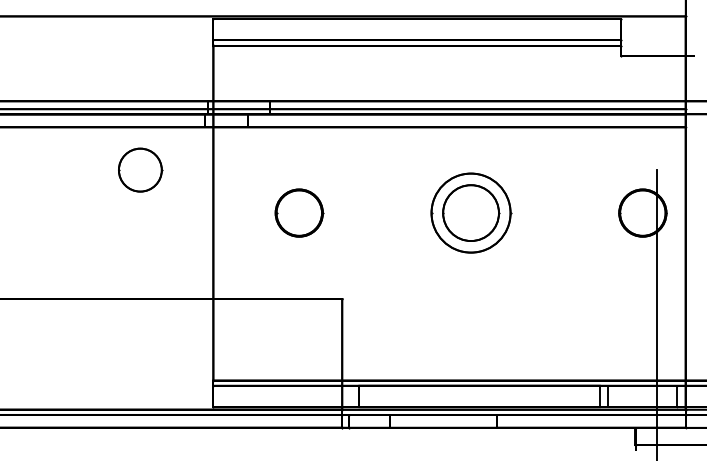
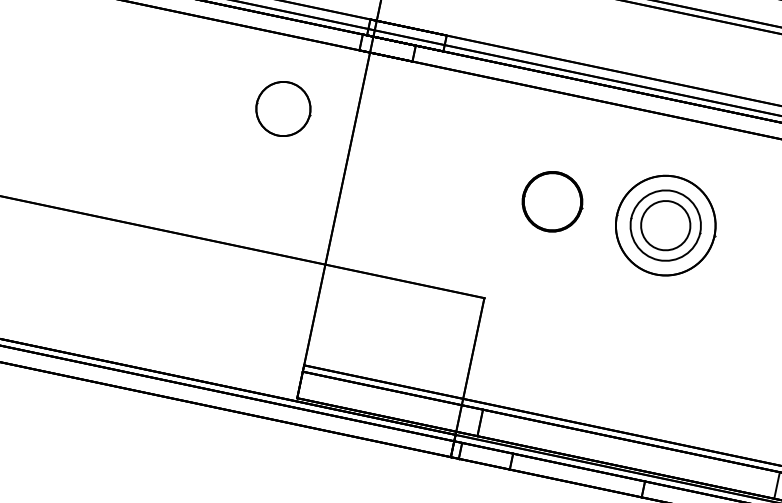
part: (140, 169) -> (283, 108), moved
part: (299, 212) -> (552, 201), moved
circle: (470, 213) -> (664, 225), size x0.7

